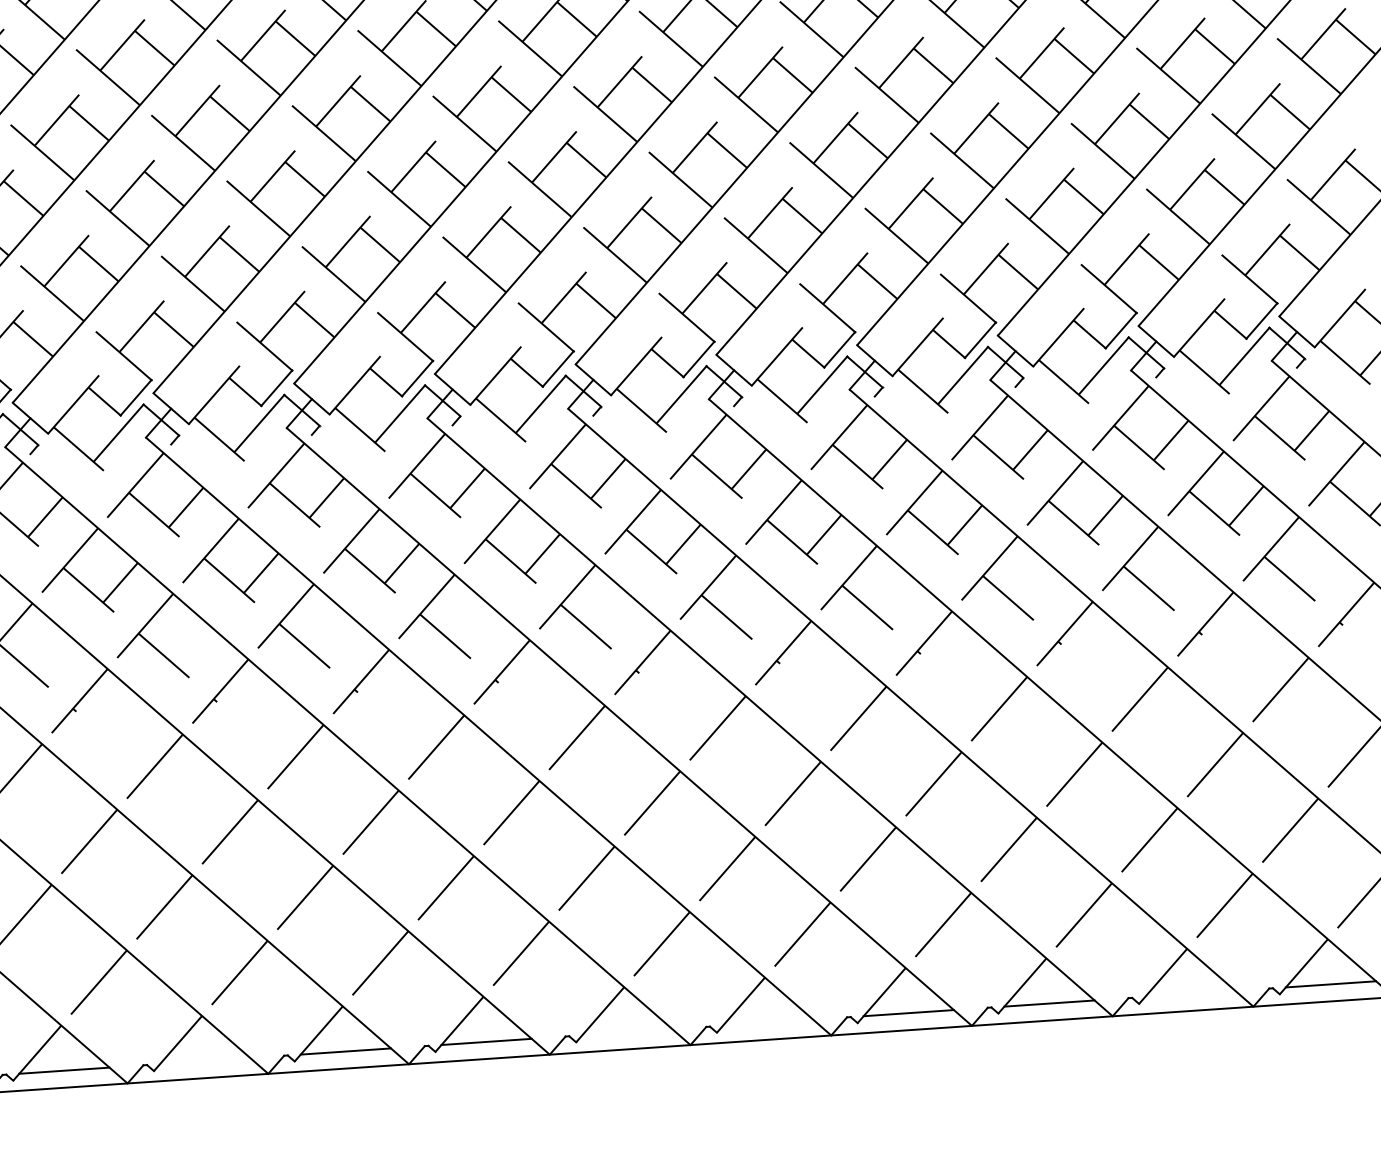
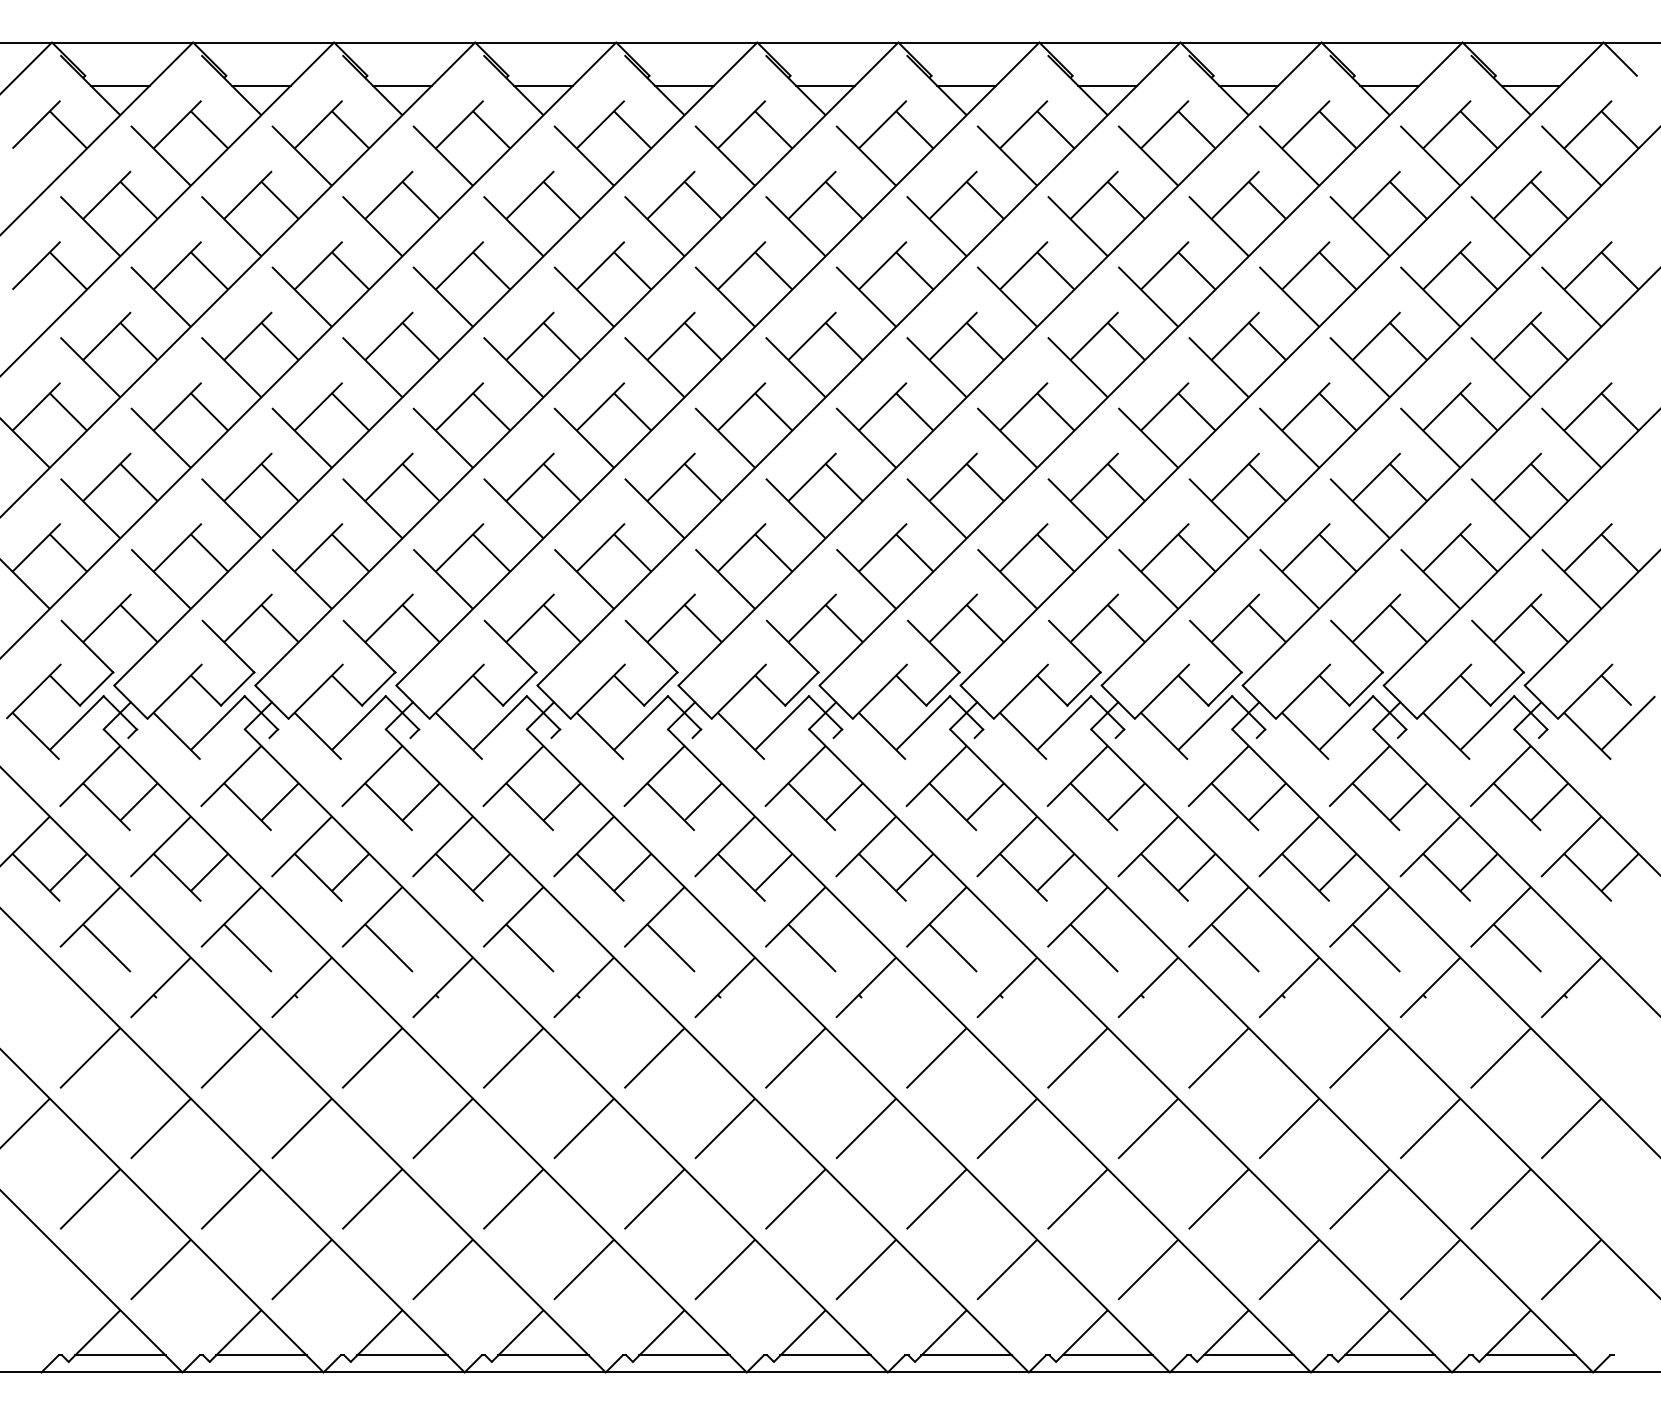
line: (1189, 994) -> (1389, 1355), added
line: (767, 1022) -> (966, 1355), added
line: (627, 1032) -> (825, 1355), added
line: (205, 1061) -> (402, 1355), added

